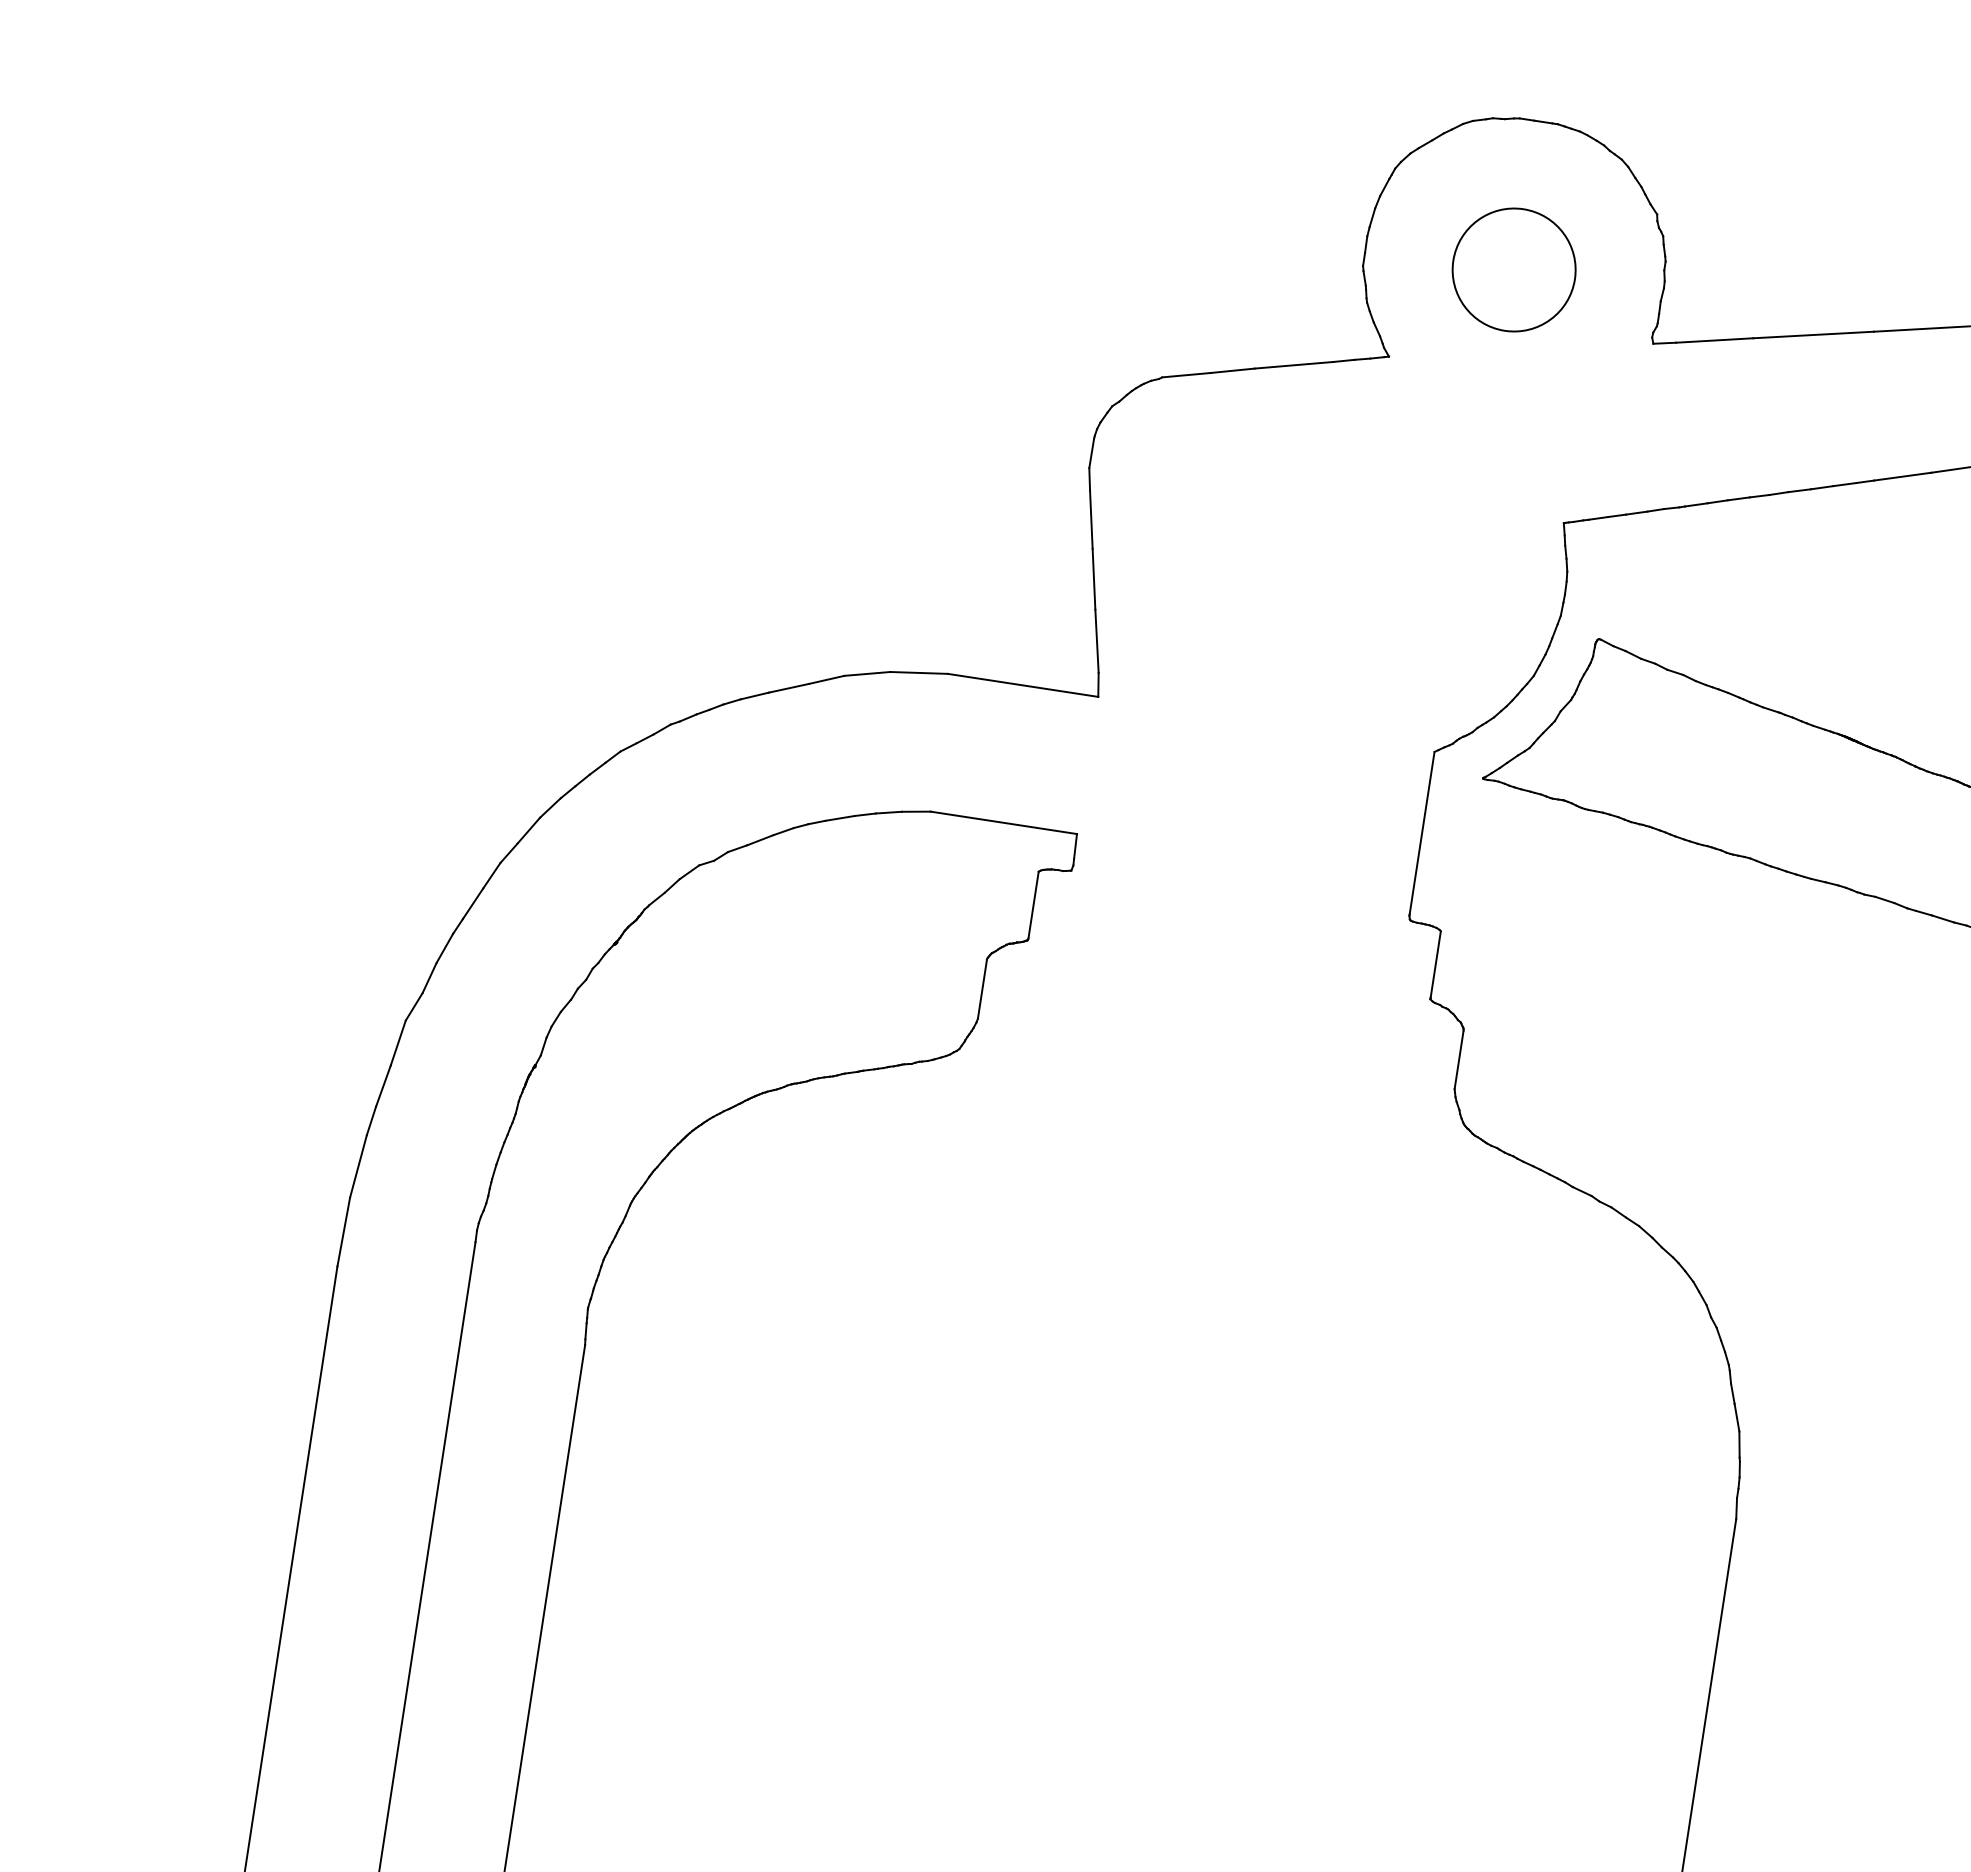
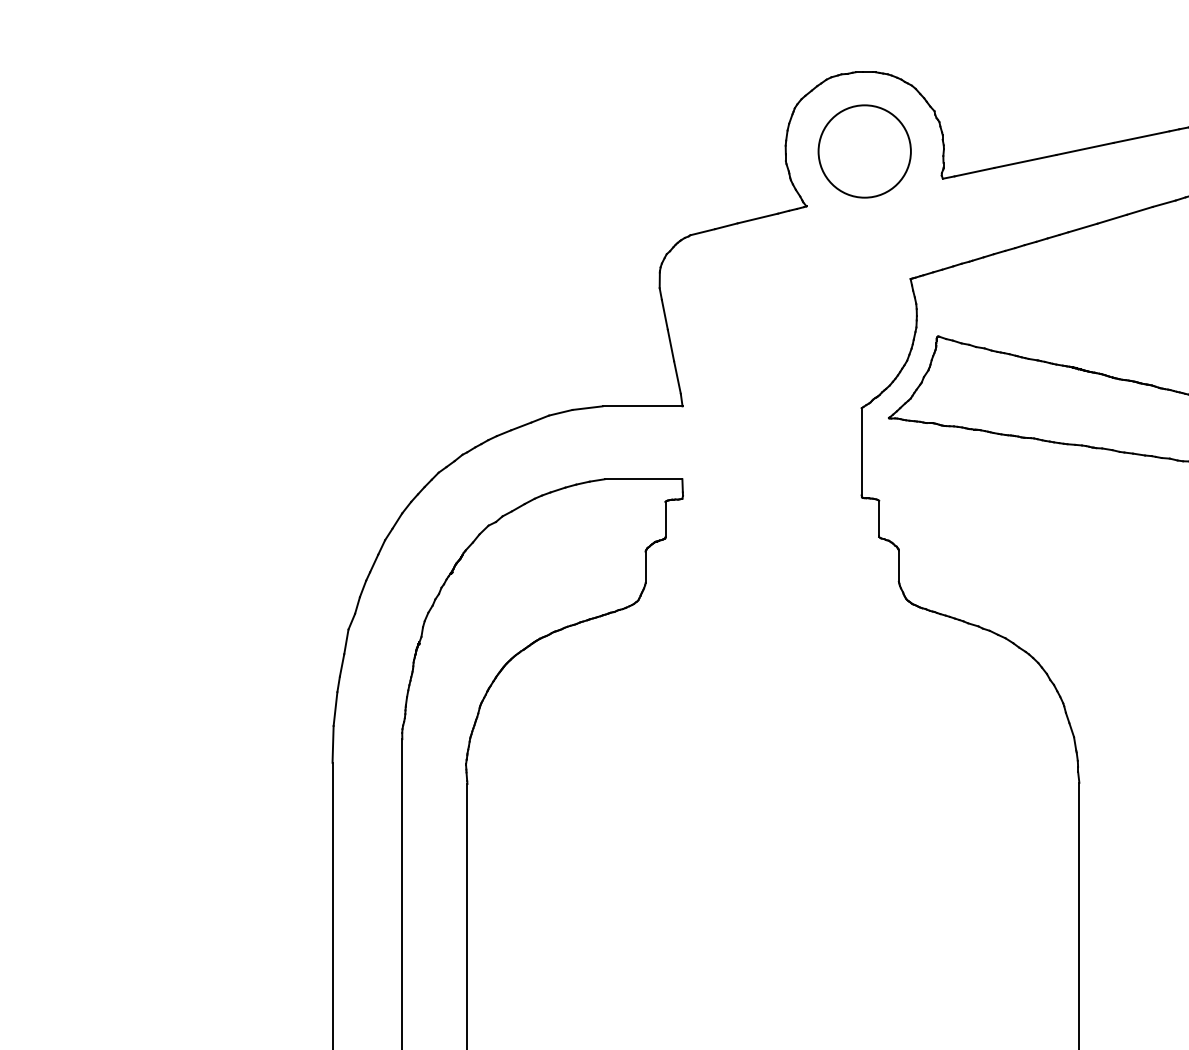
circle: (1513, 269) -> (864, 151), size x1.43

